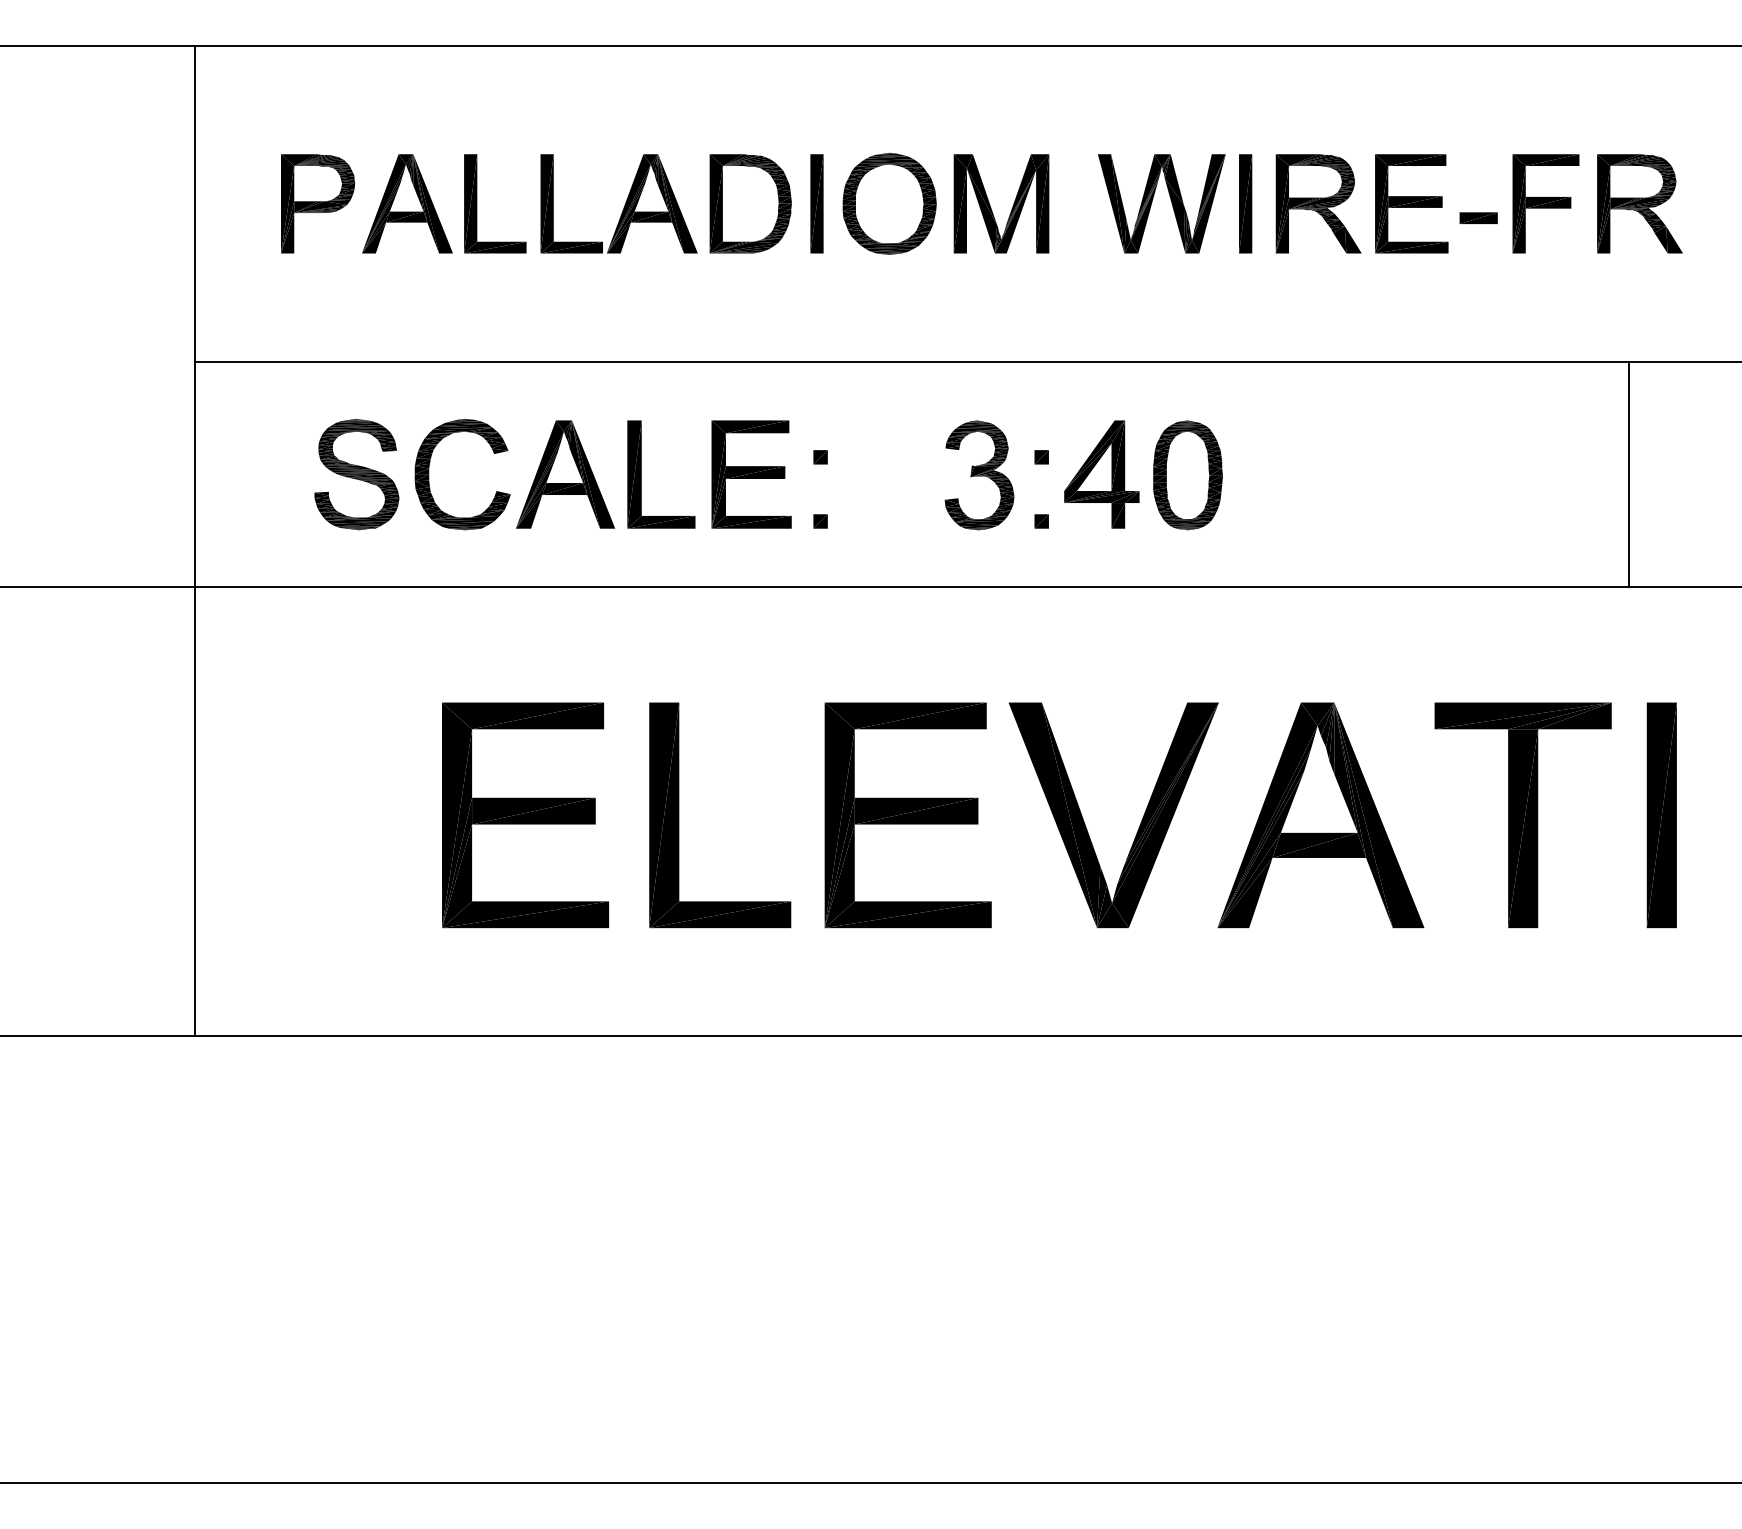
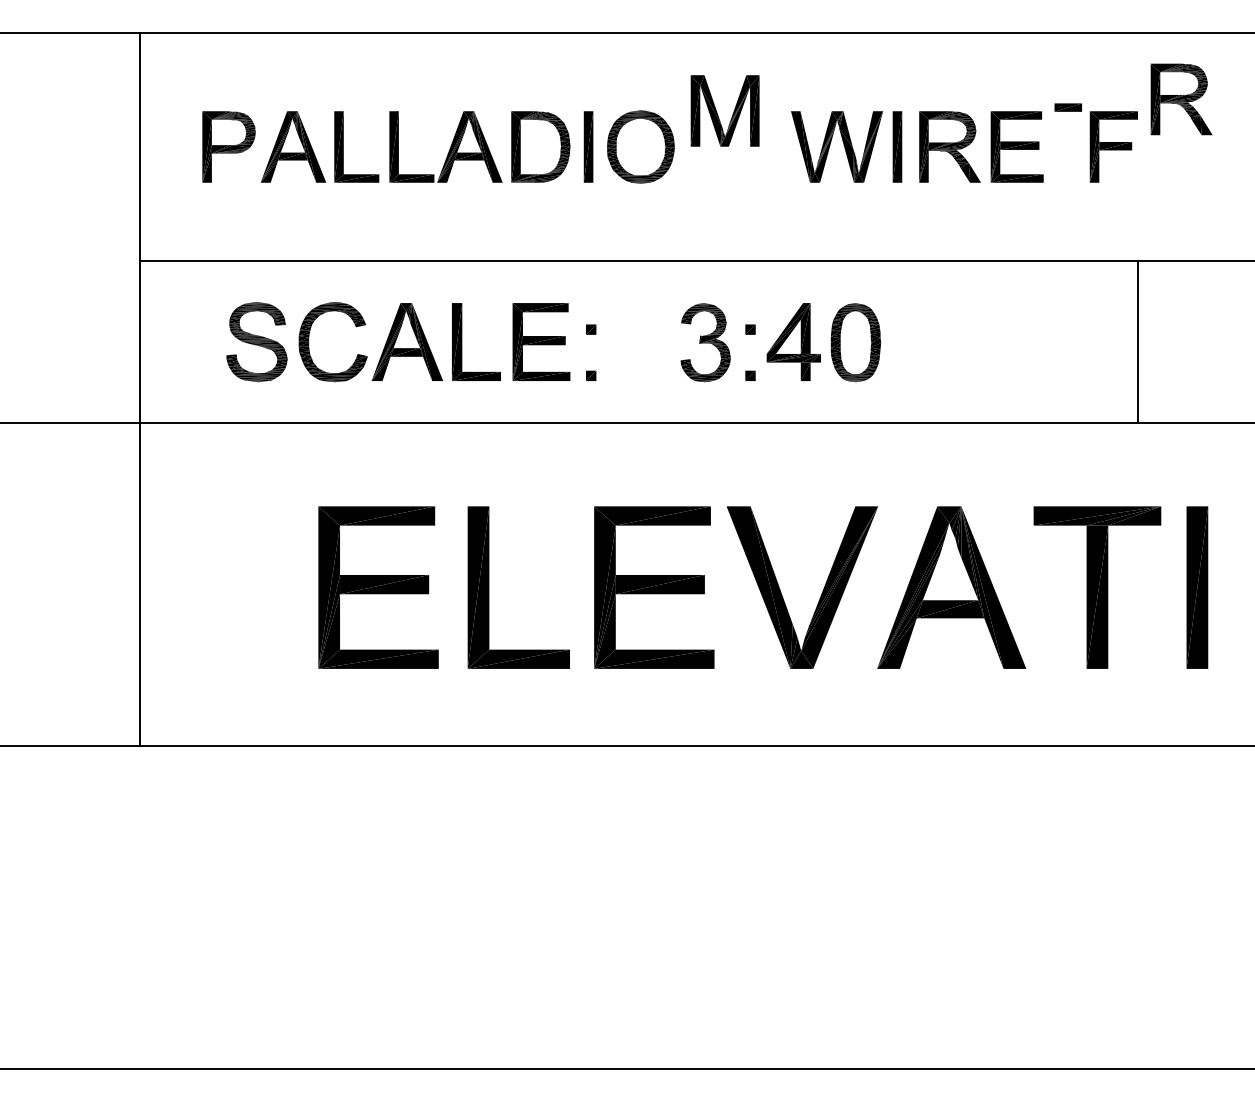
part: (1639, 203) -> (1181, 99), moved
part: (991, 207) -> (717, 113), moved
part: (1478, 217) -> (1068, 107), moved
line: (1628, 474) -> (1138, 342), moved

